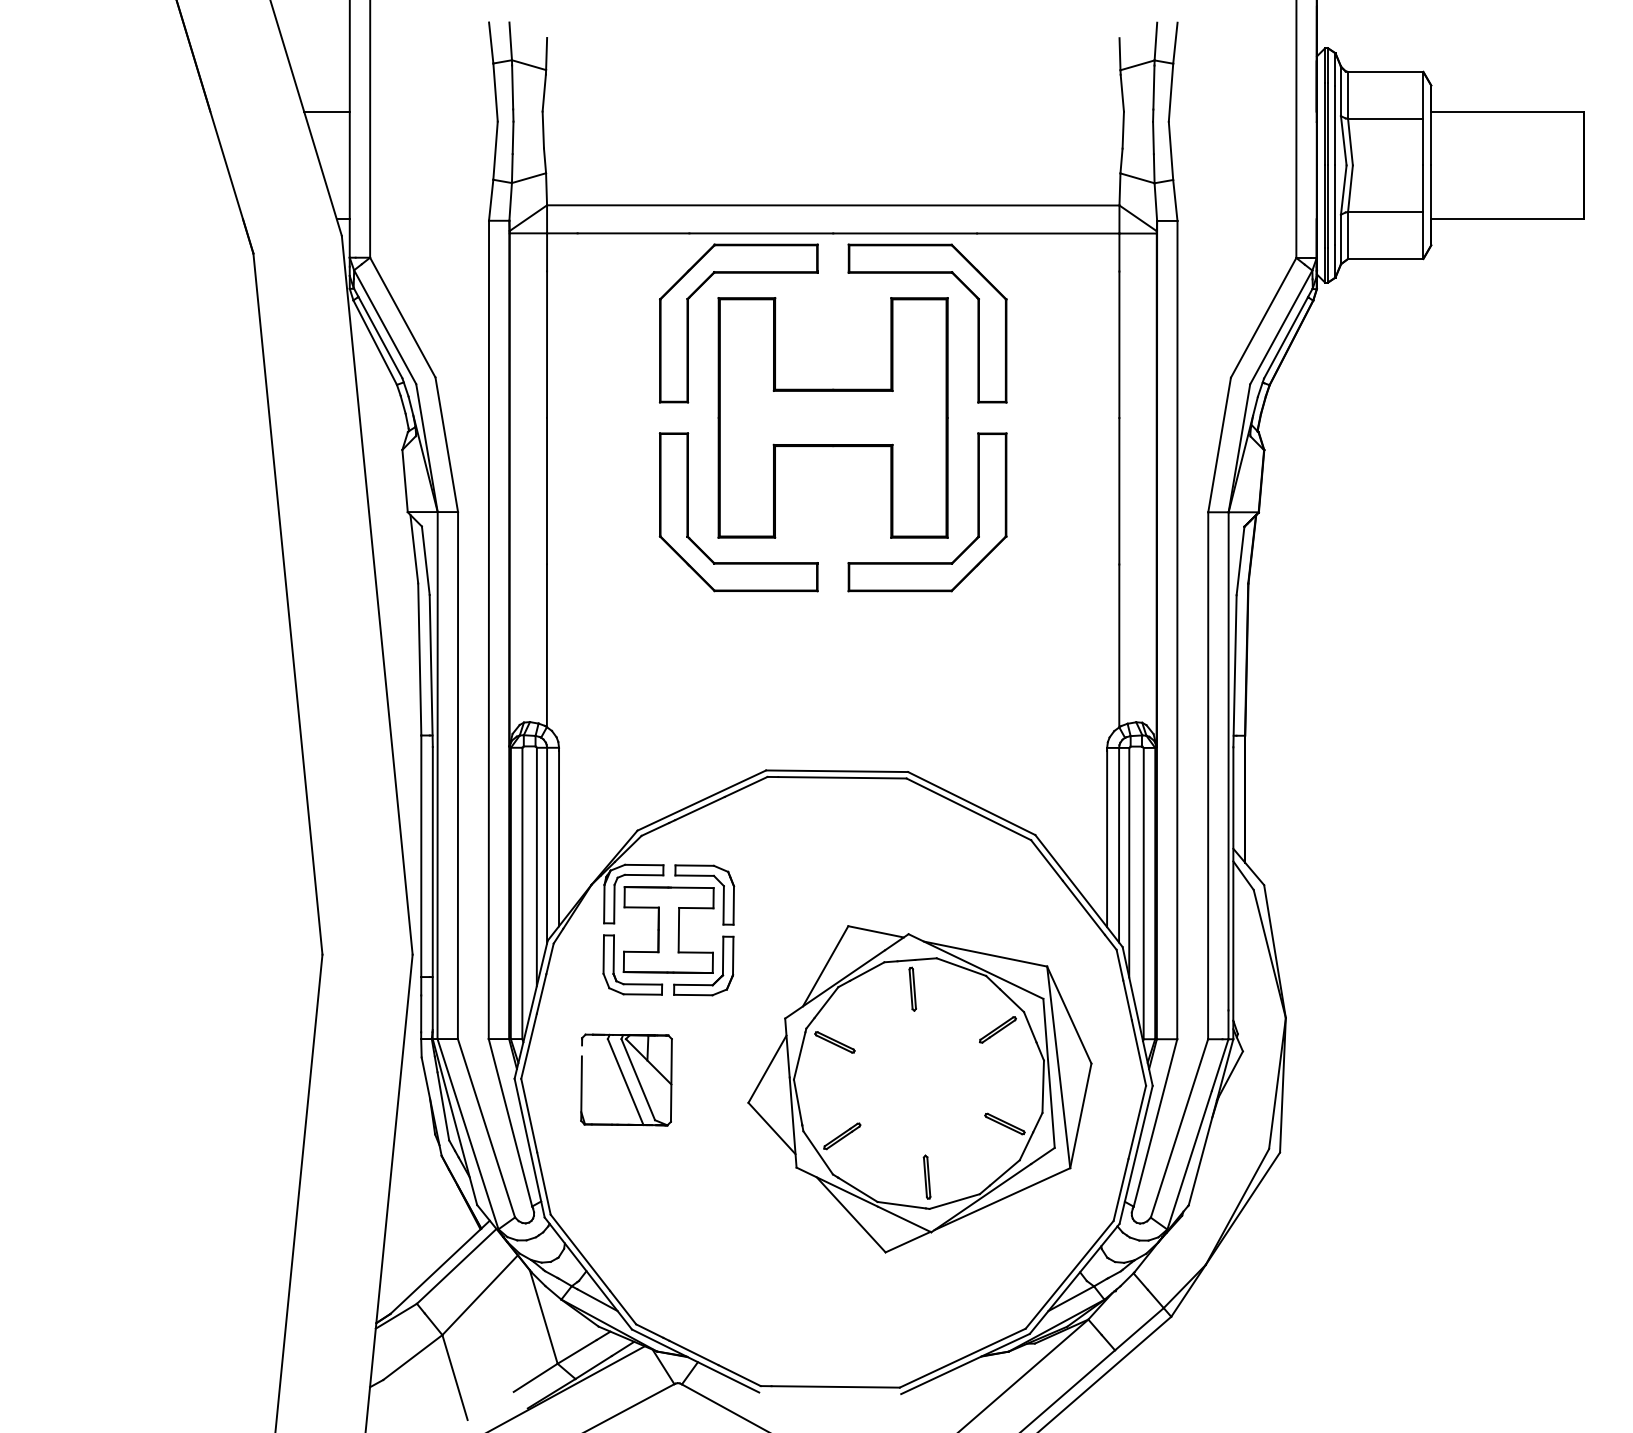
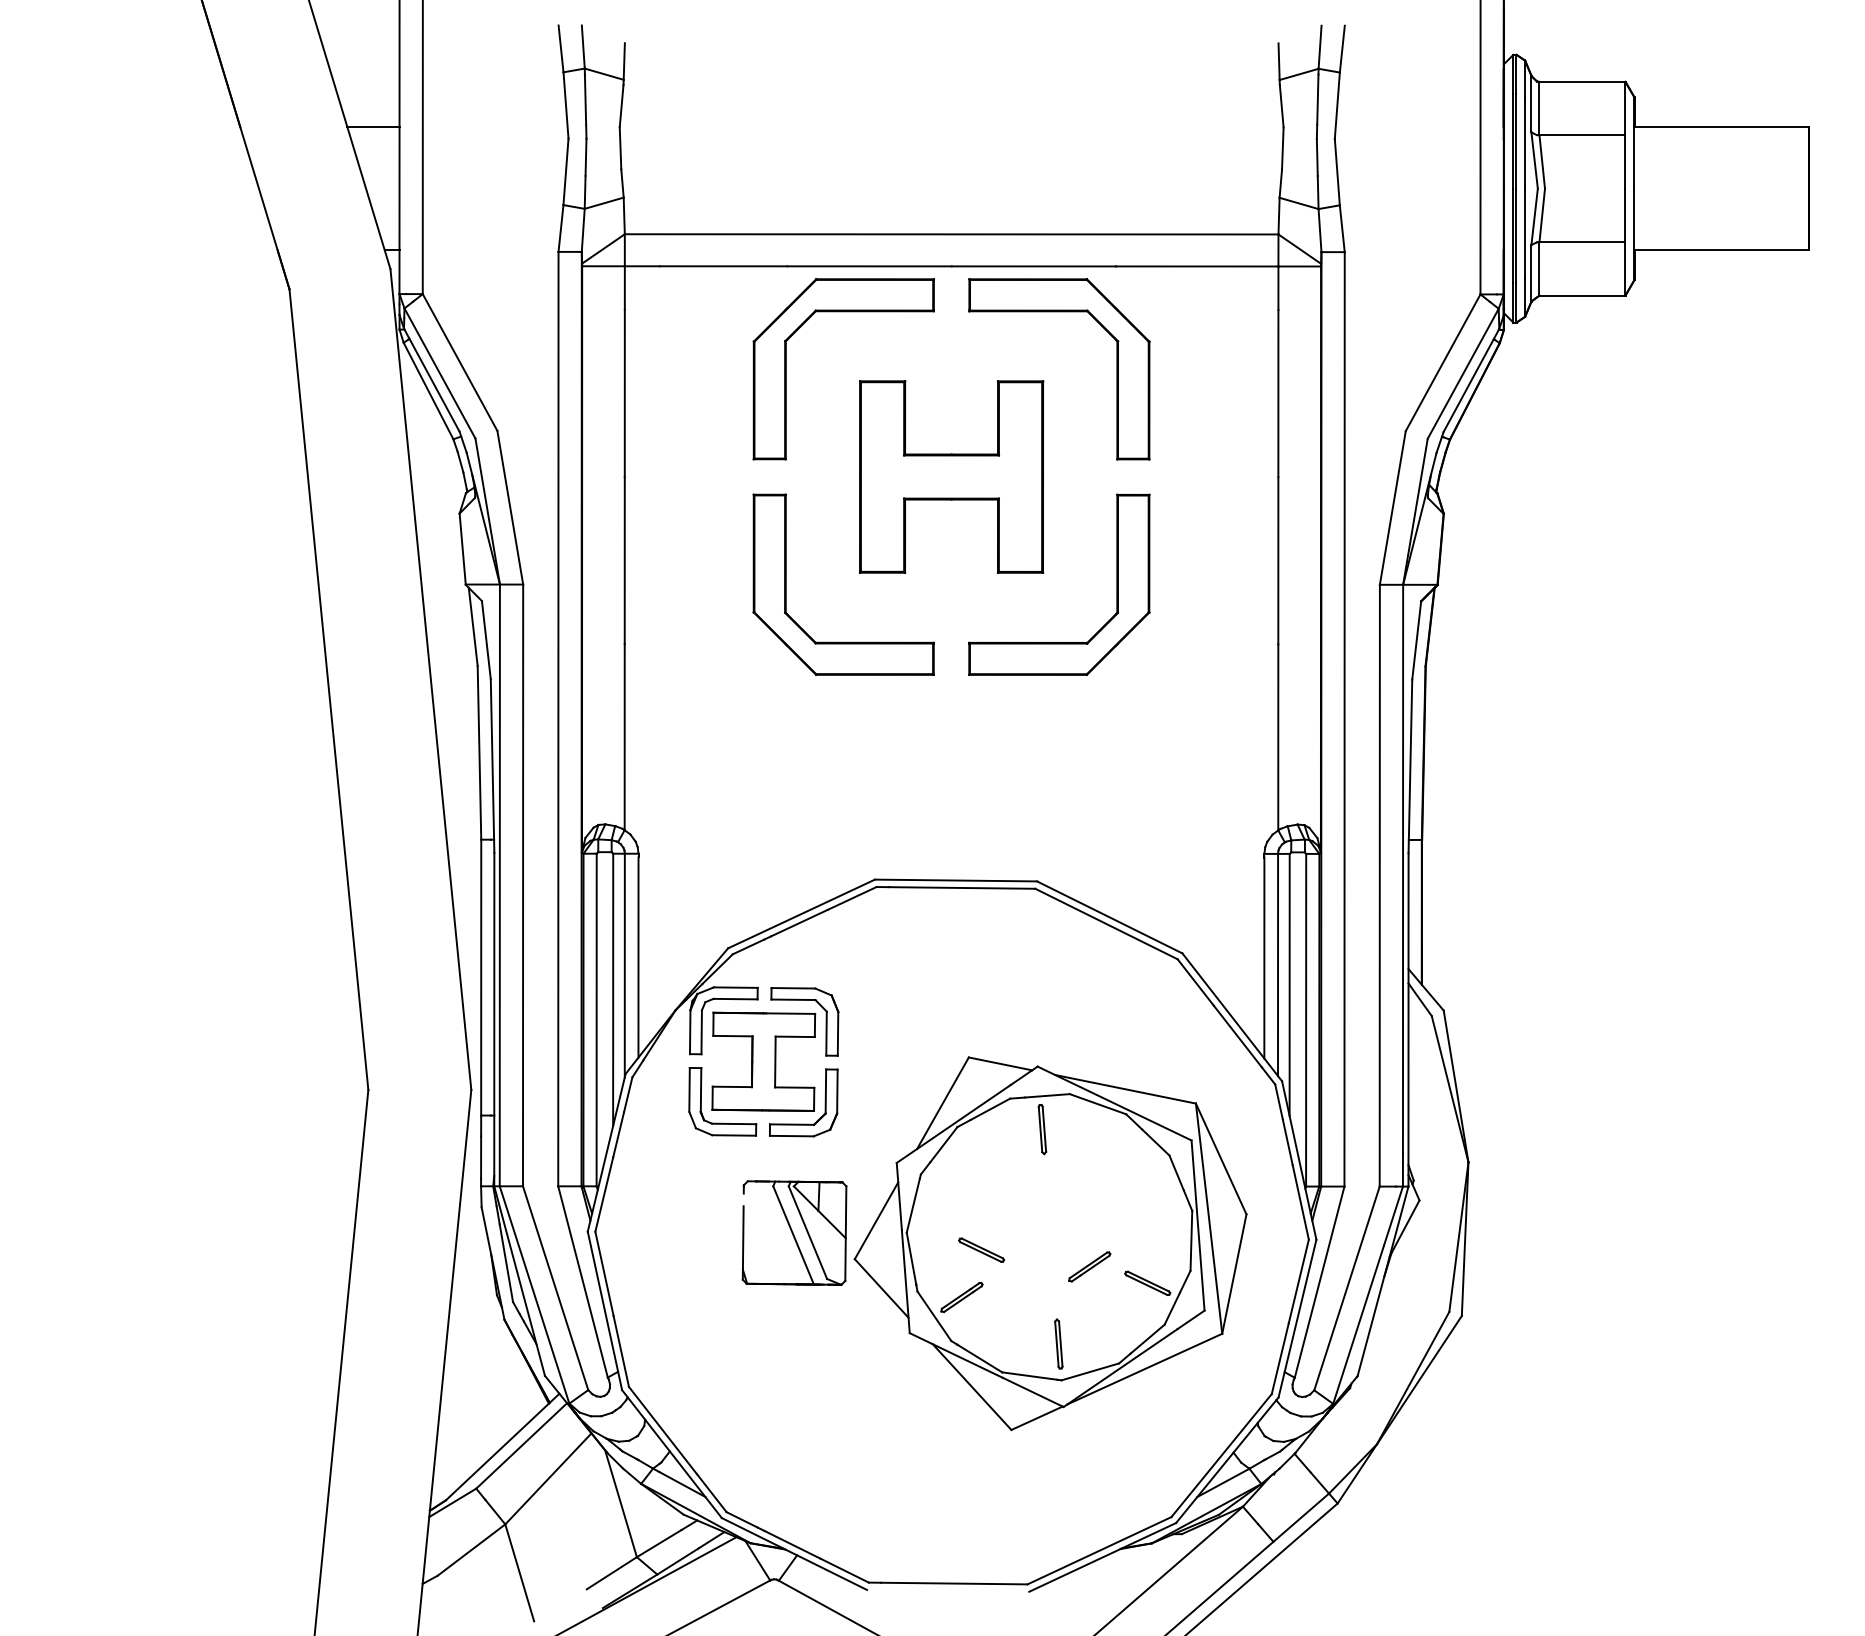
part: (833, 417) -> (951, 476), size x0.7
part: (997, 1029) -> (1089, 1266), moved
part: (834, 1041) -> (981, 1249), moved
part: (626, 1079) -> (794, 1232), moved

